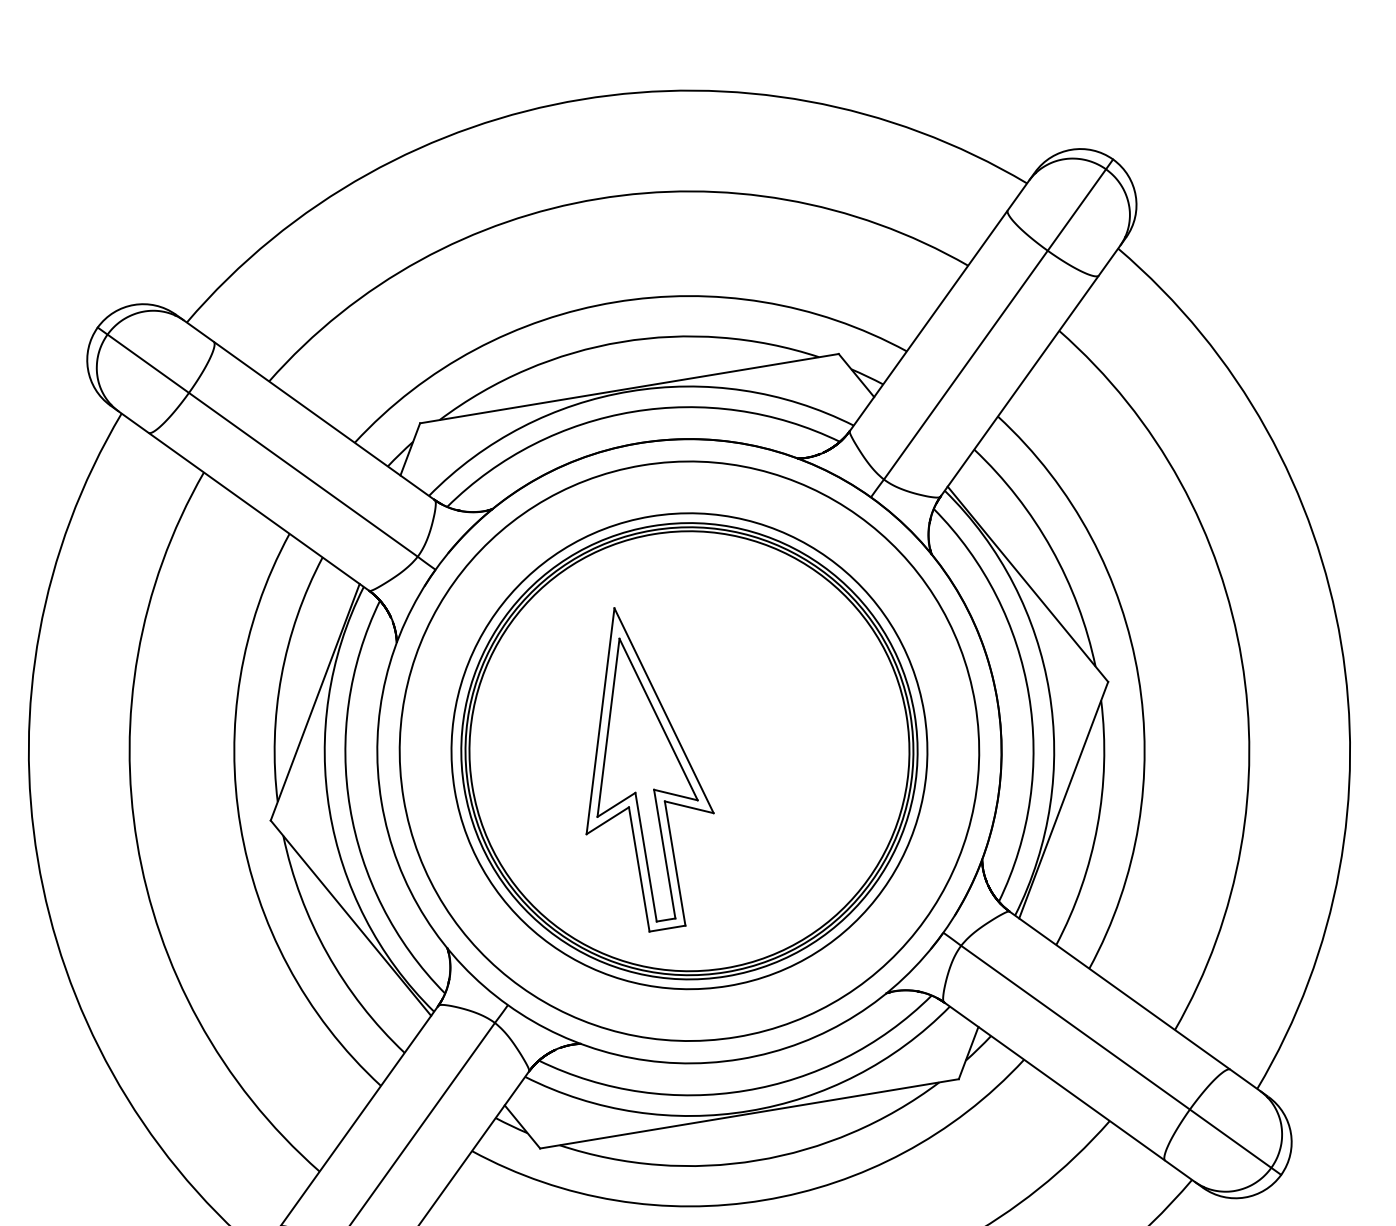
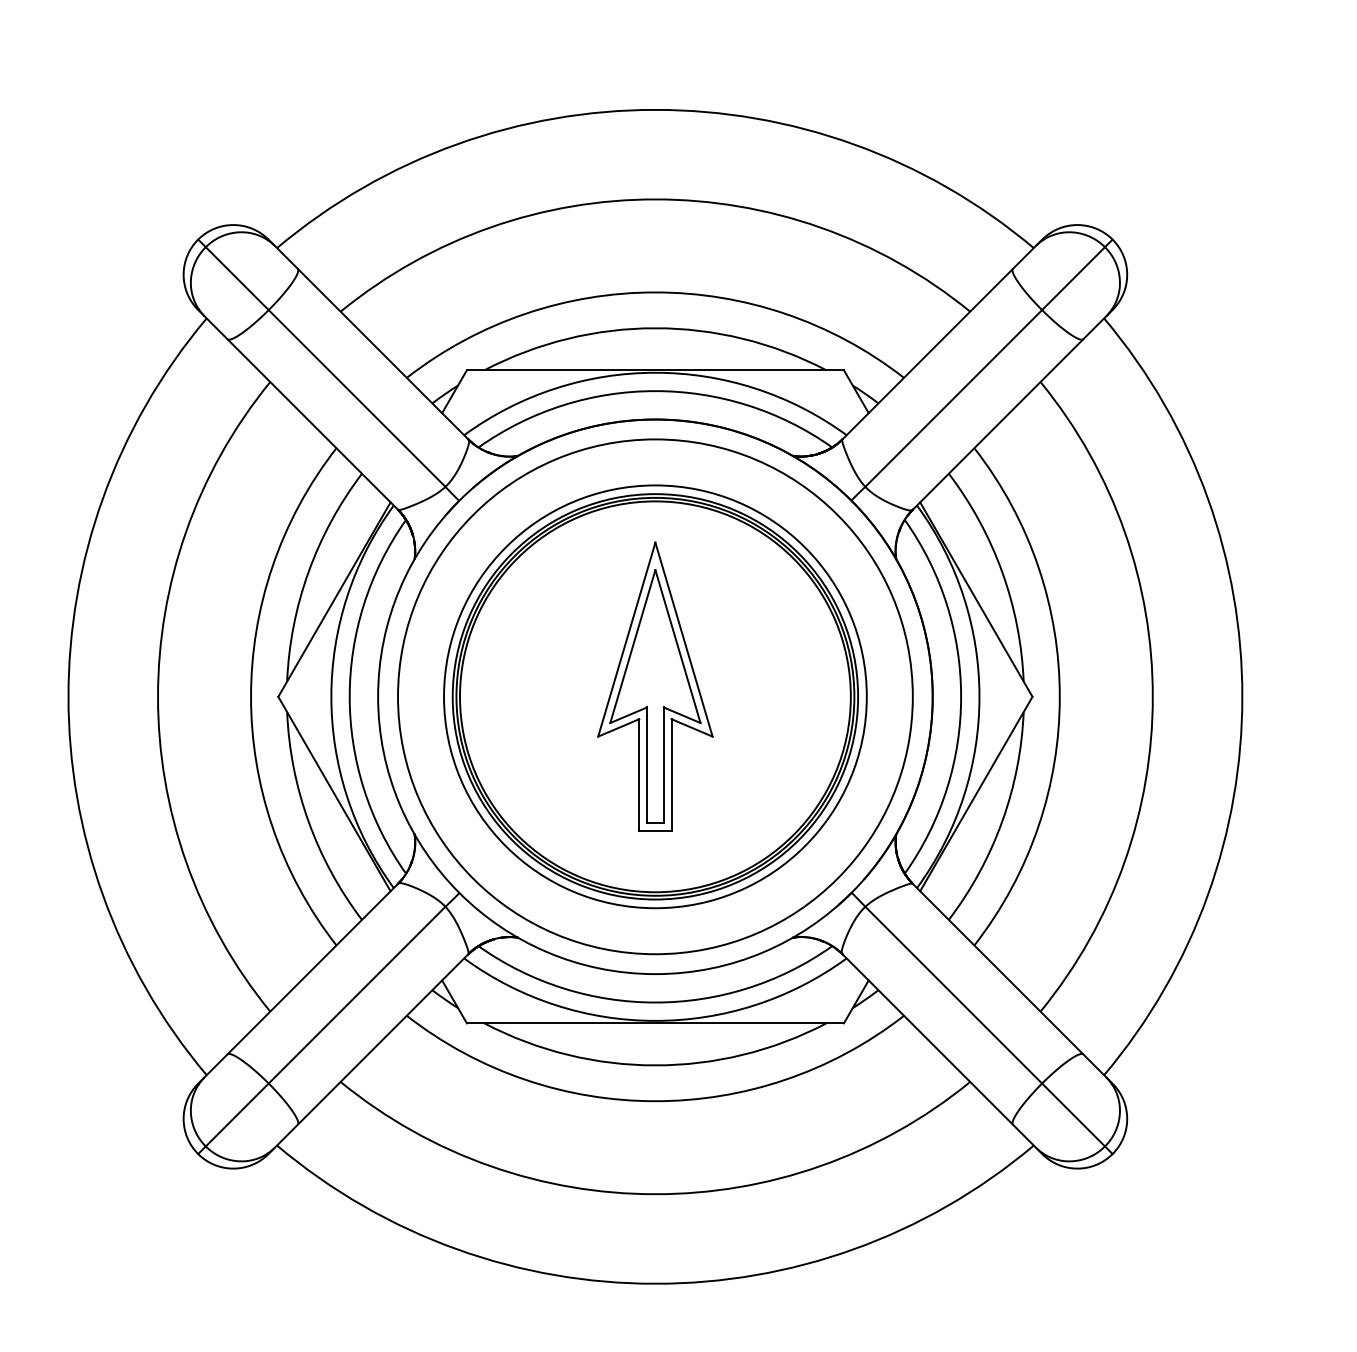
part: (641, 768) -> (655, 686), moved

